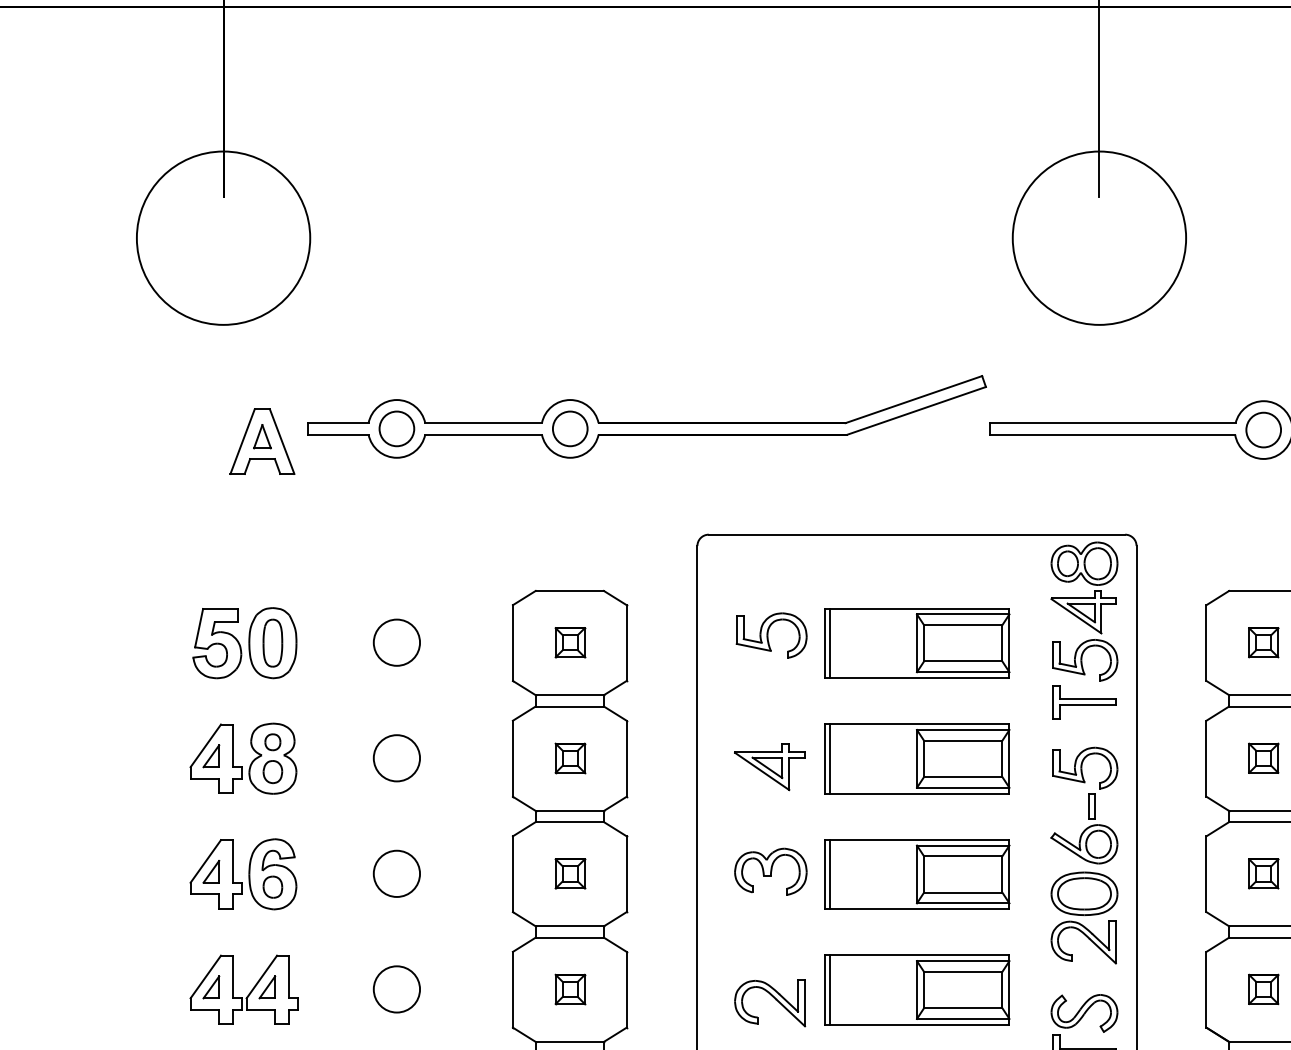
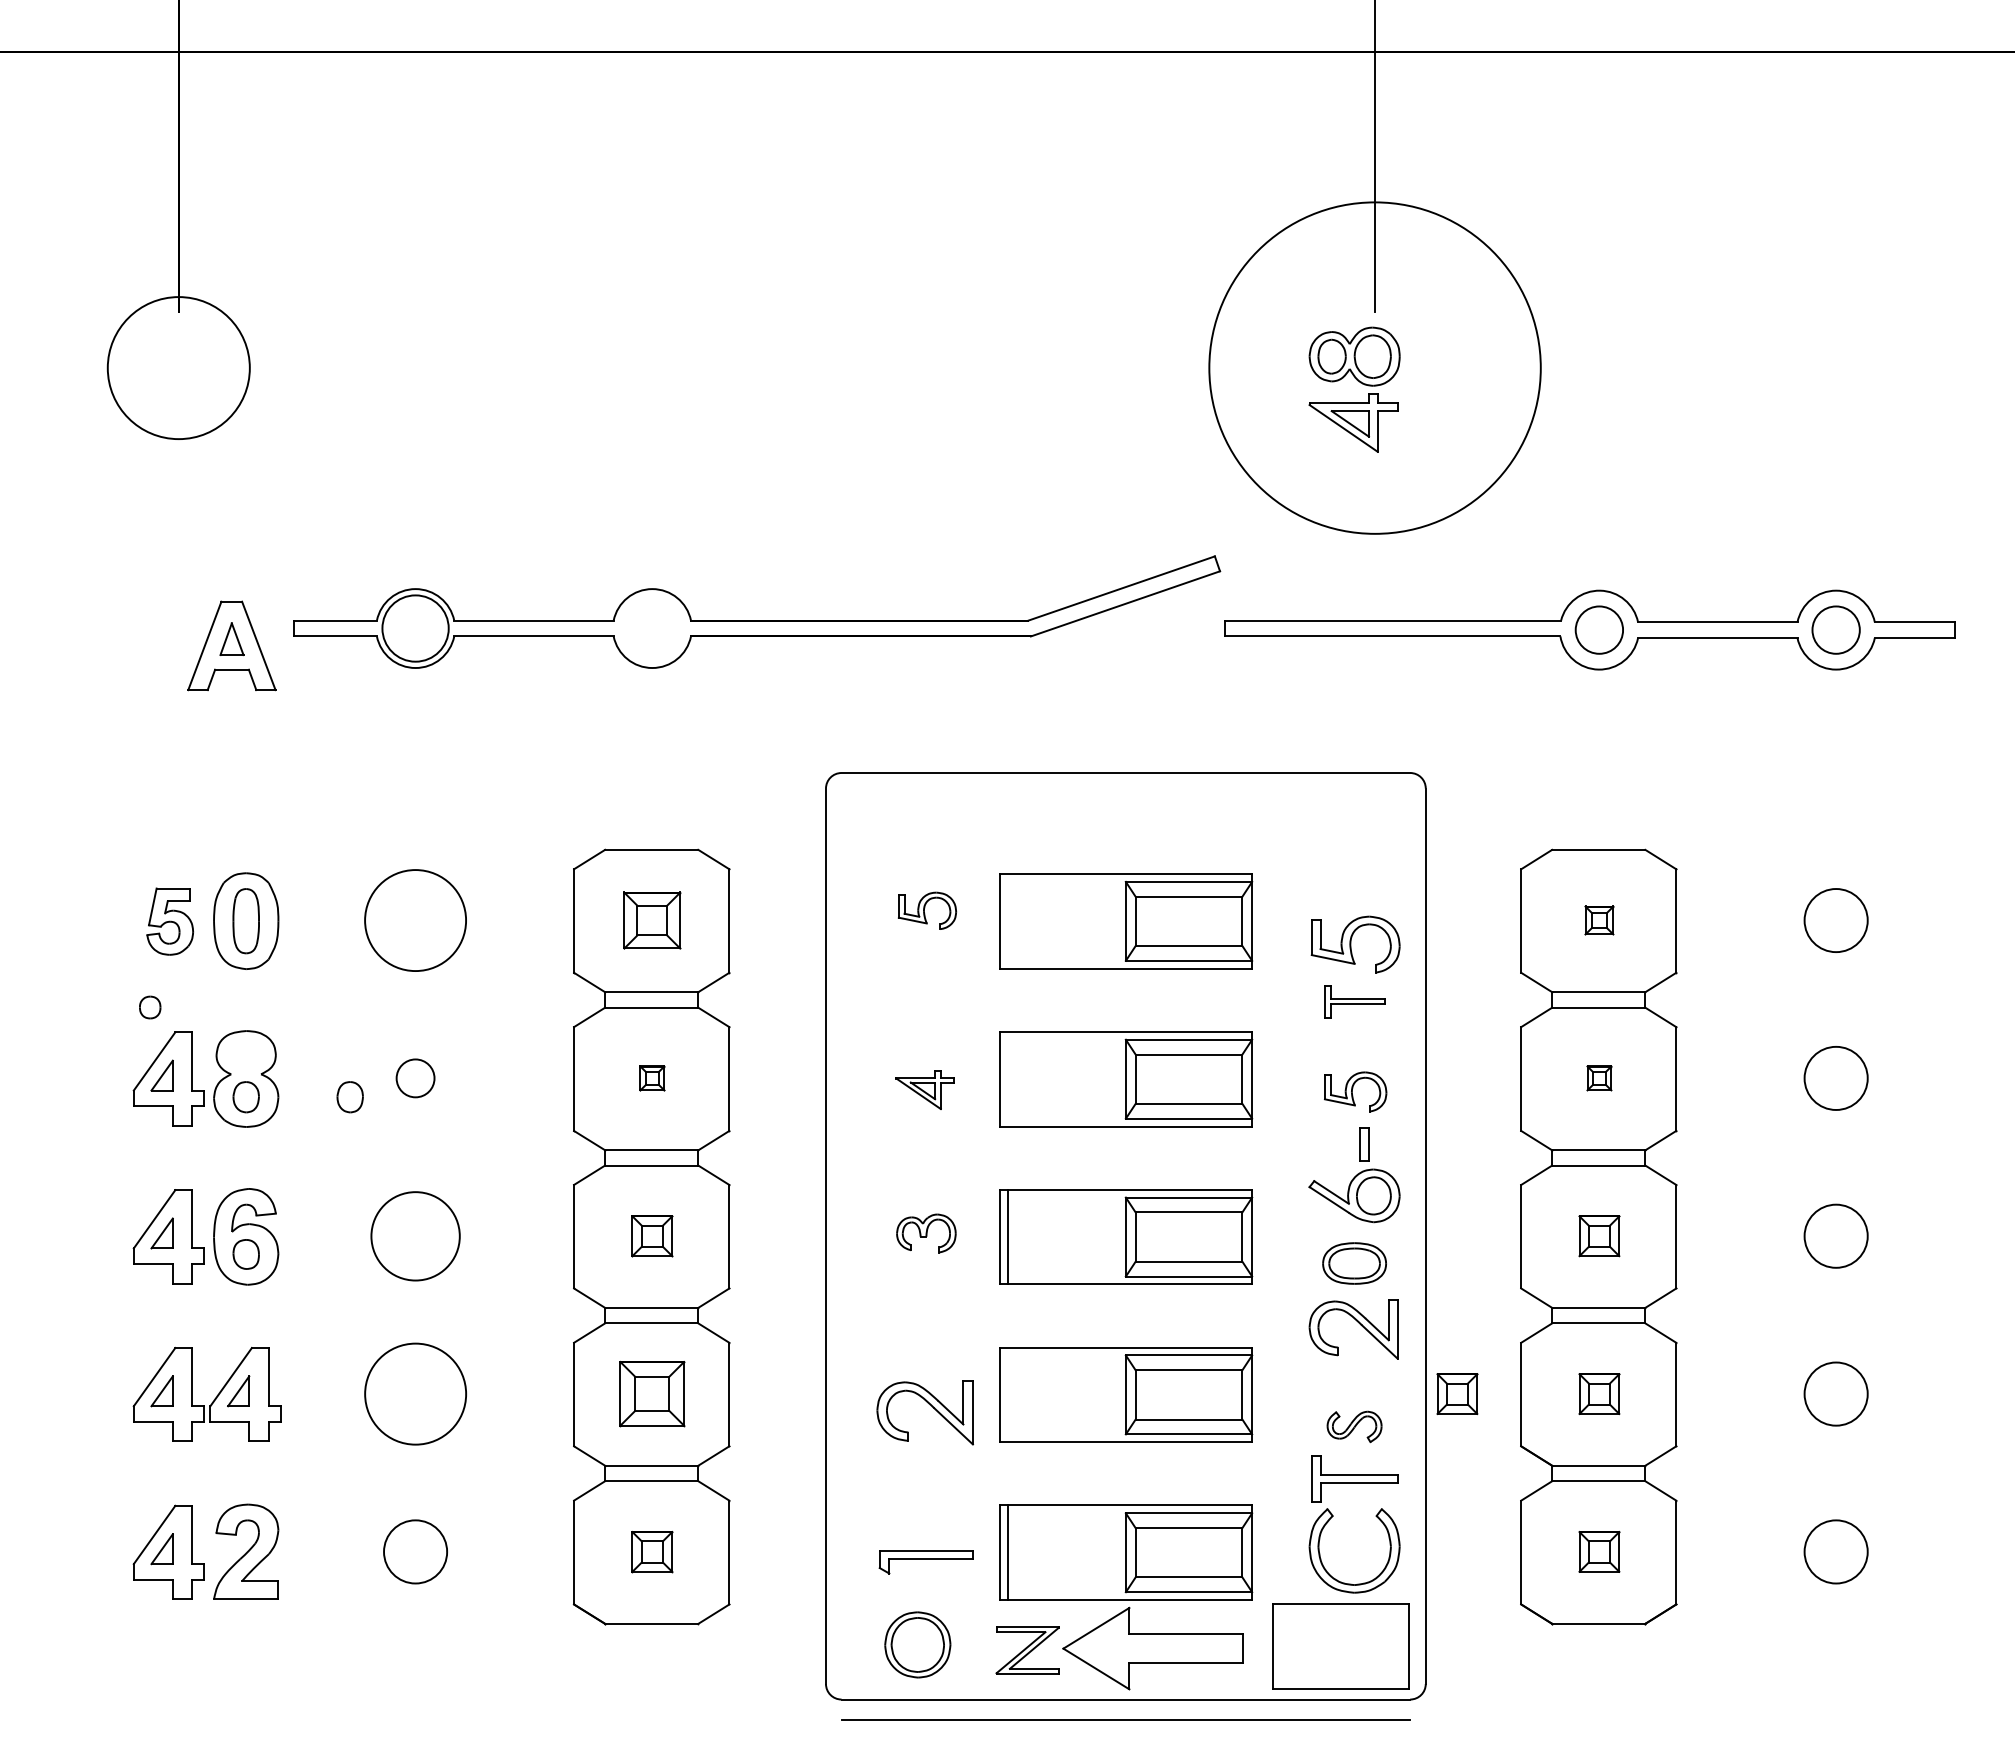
circle: (223, 237) -> (178, 367), size x0.6
circle: (1099, 237) -> (1374, 367), size x1.4
circle: (396, 428) -> (415, 628), size x1.4
circle: (569, 428) -> (651, 628), removed
part: (1088, 583) -> (1360, 383), moved
part: (771, 635) -> (927, 910), size x0.6
circle: (396, 642) -> (415, 920), size x1.6
part: (570, 642) -> (652, 920), size x1.4
part: (1263, 642) -> (1599, 920), size x0.7
part: (216, 643) -> (169, 921), size x0.7
line: (830, 643) -> (1007, 921), removed
part: (1084, 701) -> (1354, 1001), size x0.7
part: (273, 742) -> (150, 1007), moved
circle: (396, 757) -> (415, 1077), size x0.6
part: (570, 758) -> (652, 1078), size x0.6
line: (830, 758) -> (1007, 1078), removed
part: (1263, 758) -> (1599, 1078), size x0.6
part: (769, 766) -> (924, 1089), size x0.6
part: (1085, 767) -> (1355, 1091), size x0.7
part: (348, 772) -> (349, 1097), added
part: (771, 871) -> (926, 1233), size x0.6
circle: (396, 873) -> (415, 1235), size x1.4
part: (1084, 893) -> (1354, 1263), size x0.7
circle: (396, 989) -> (415, 1393), size x1.6
part: (570, 989) -> (652, 1394), size x1.6
line: (830, 989) -> (1007, 1394), removed
part: (1159, 989) -> (1457, 1393), added
part: (1084, 1013) -> (1354, 1426), size x0.6

